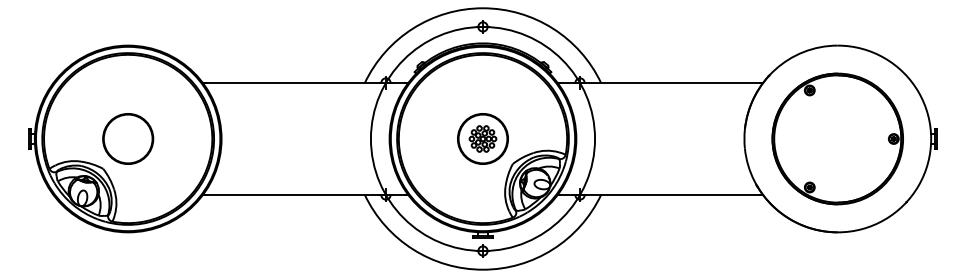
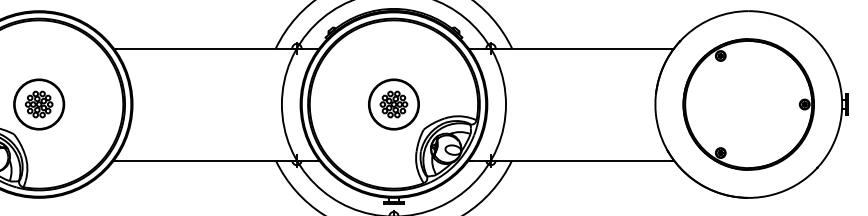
part: (128, 138) -> (39, 104), added

